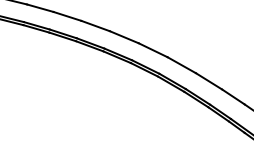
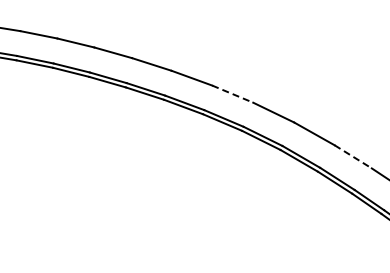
line: (124, 37) -> (233, 94), solid -> dashed
line: (209, 81) -> (353, 156), solid -> dashed

